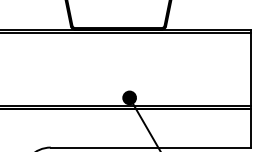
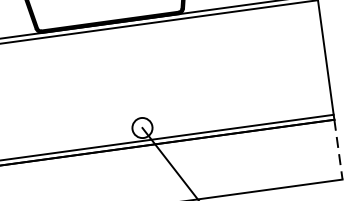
fill: (129, 97) -> (142, 127), removed
line: (250, 128) -> (337, 149), solid -> dashed

